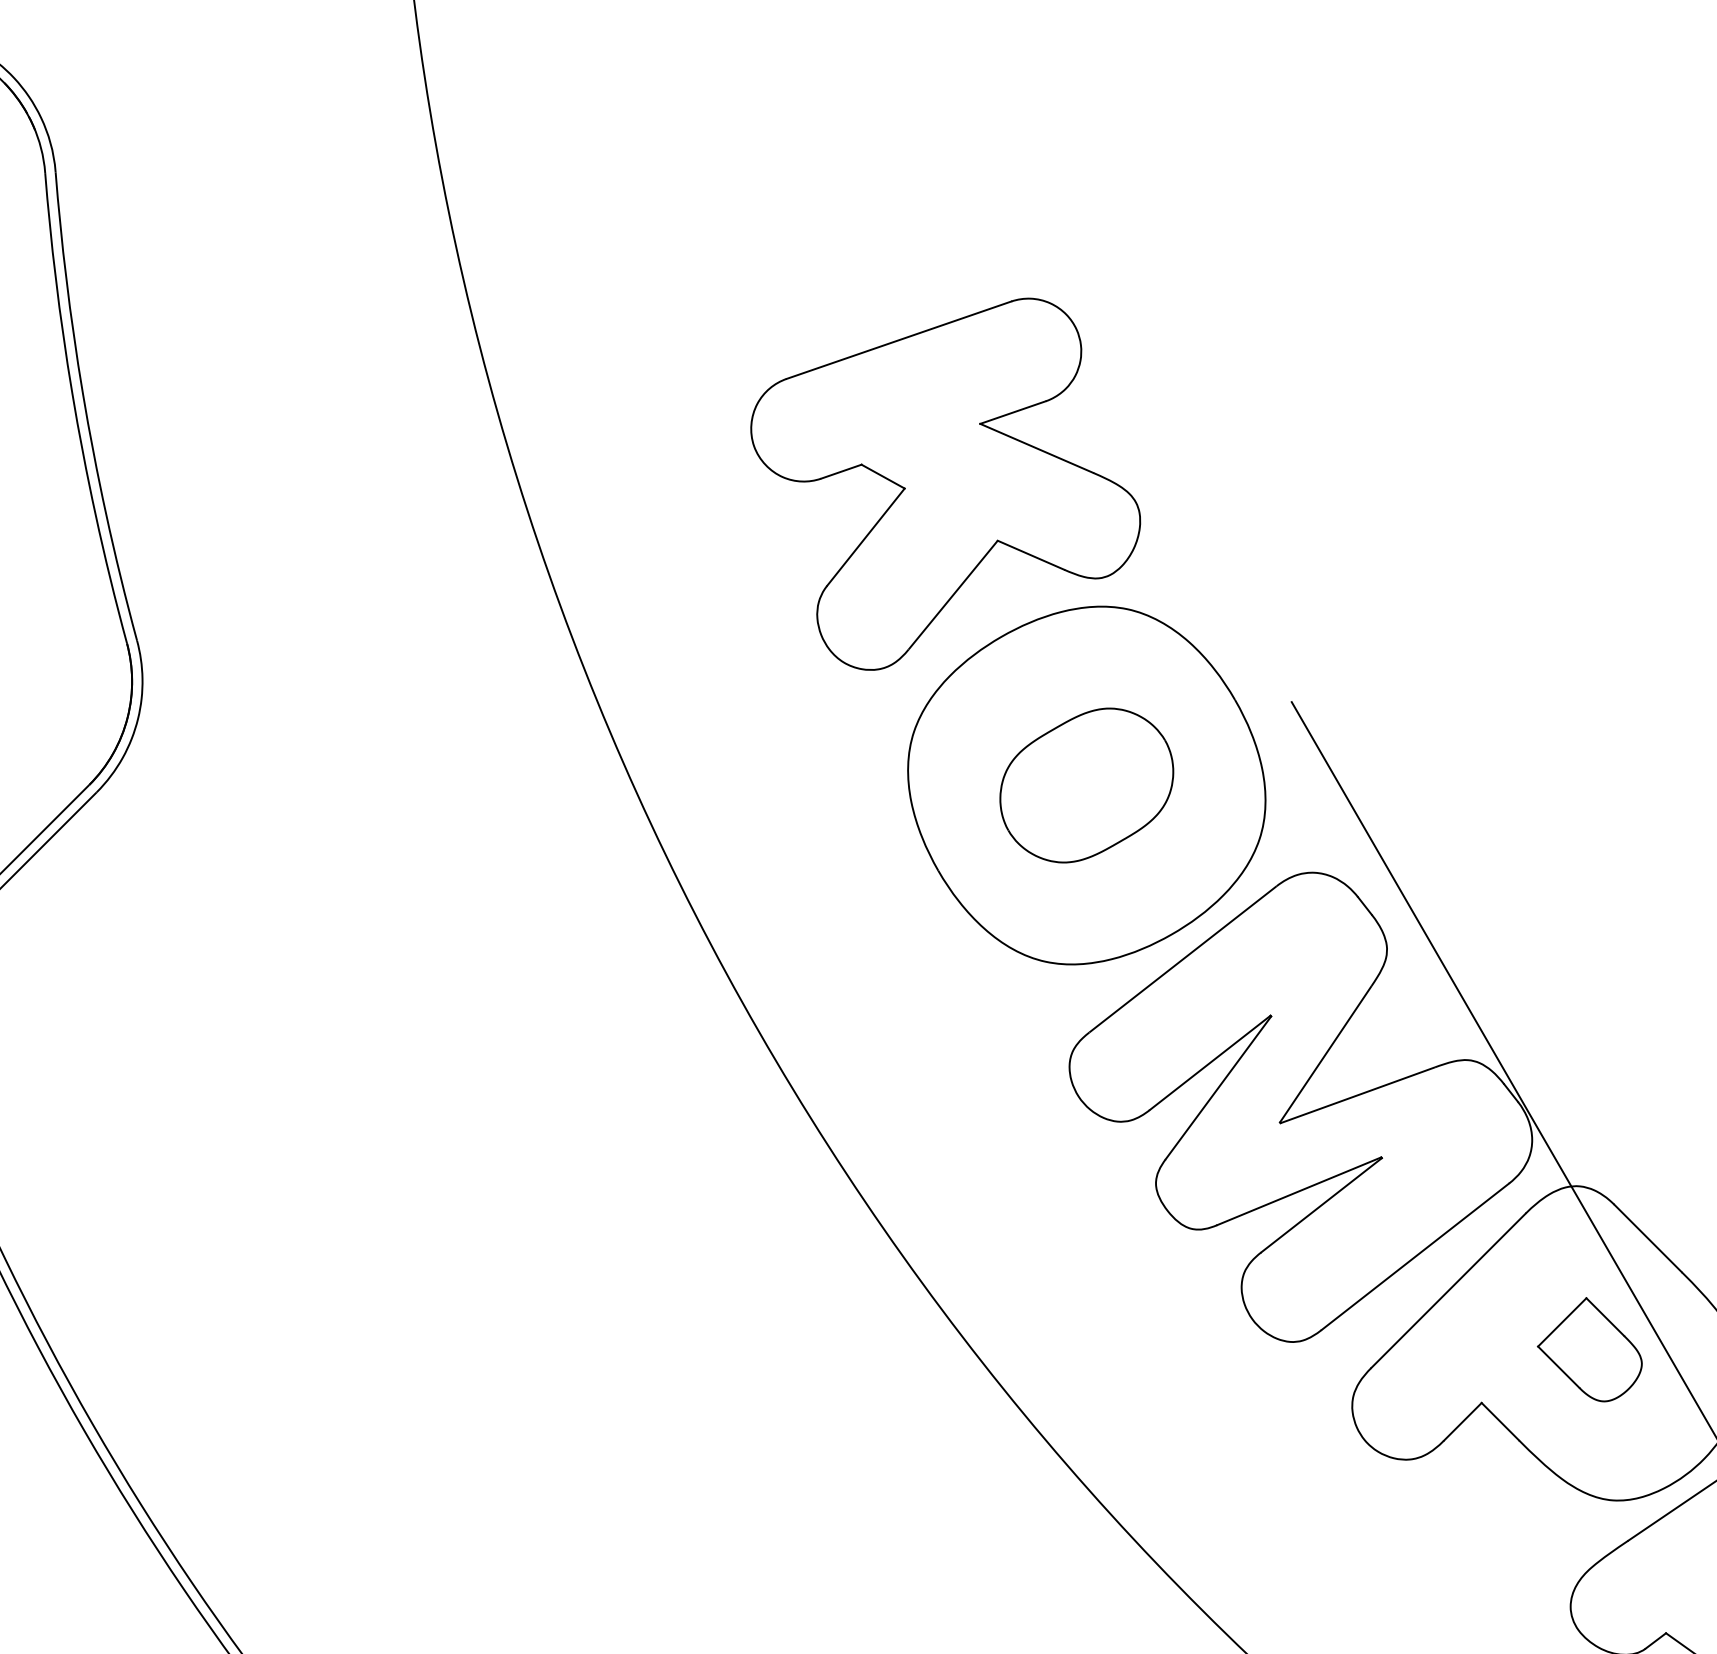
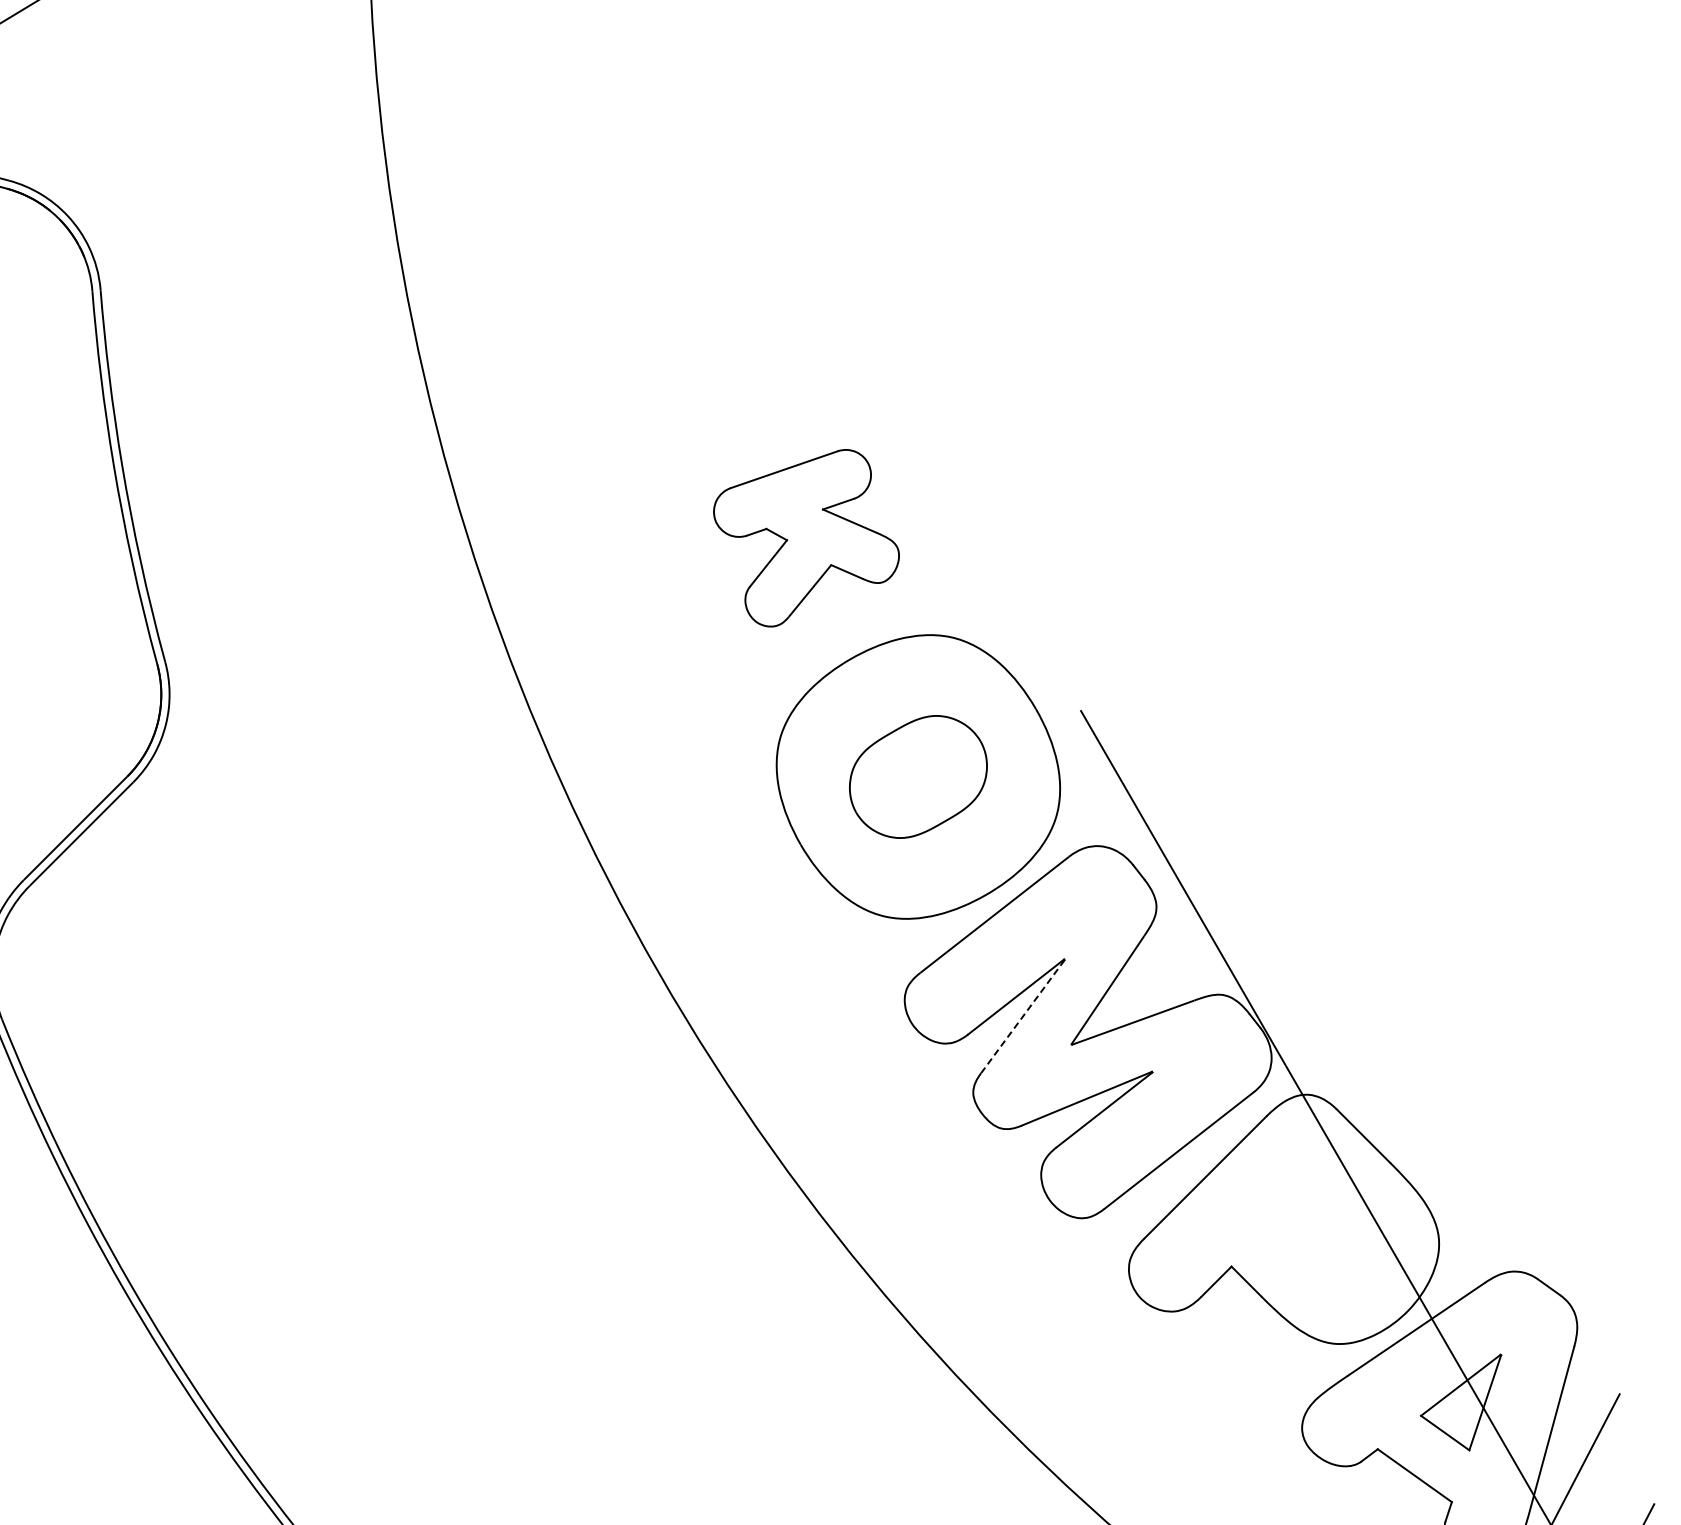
part: (945, 484) -> (806, 538), size x0.6
line: (1218, 1088) -> (1022, 1017), solid -> dashed
part: (1590, 1349) -> (1317, 1224), removed

